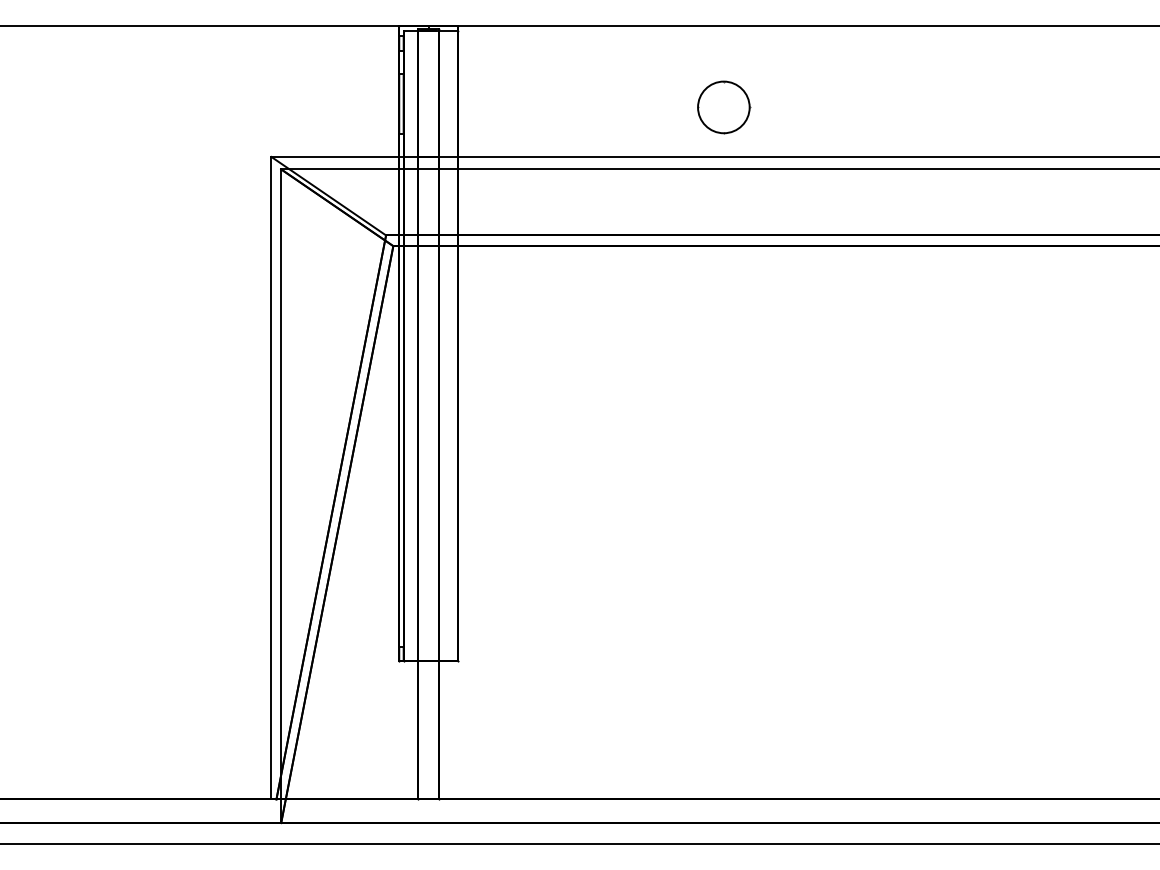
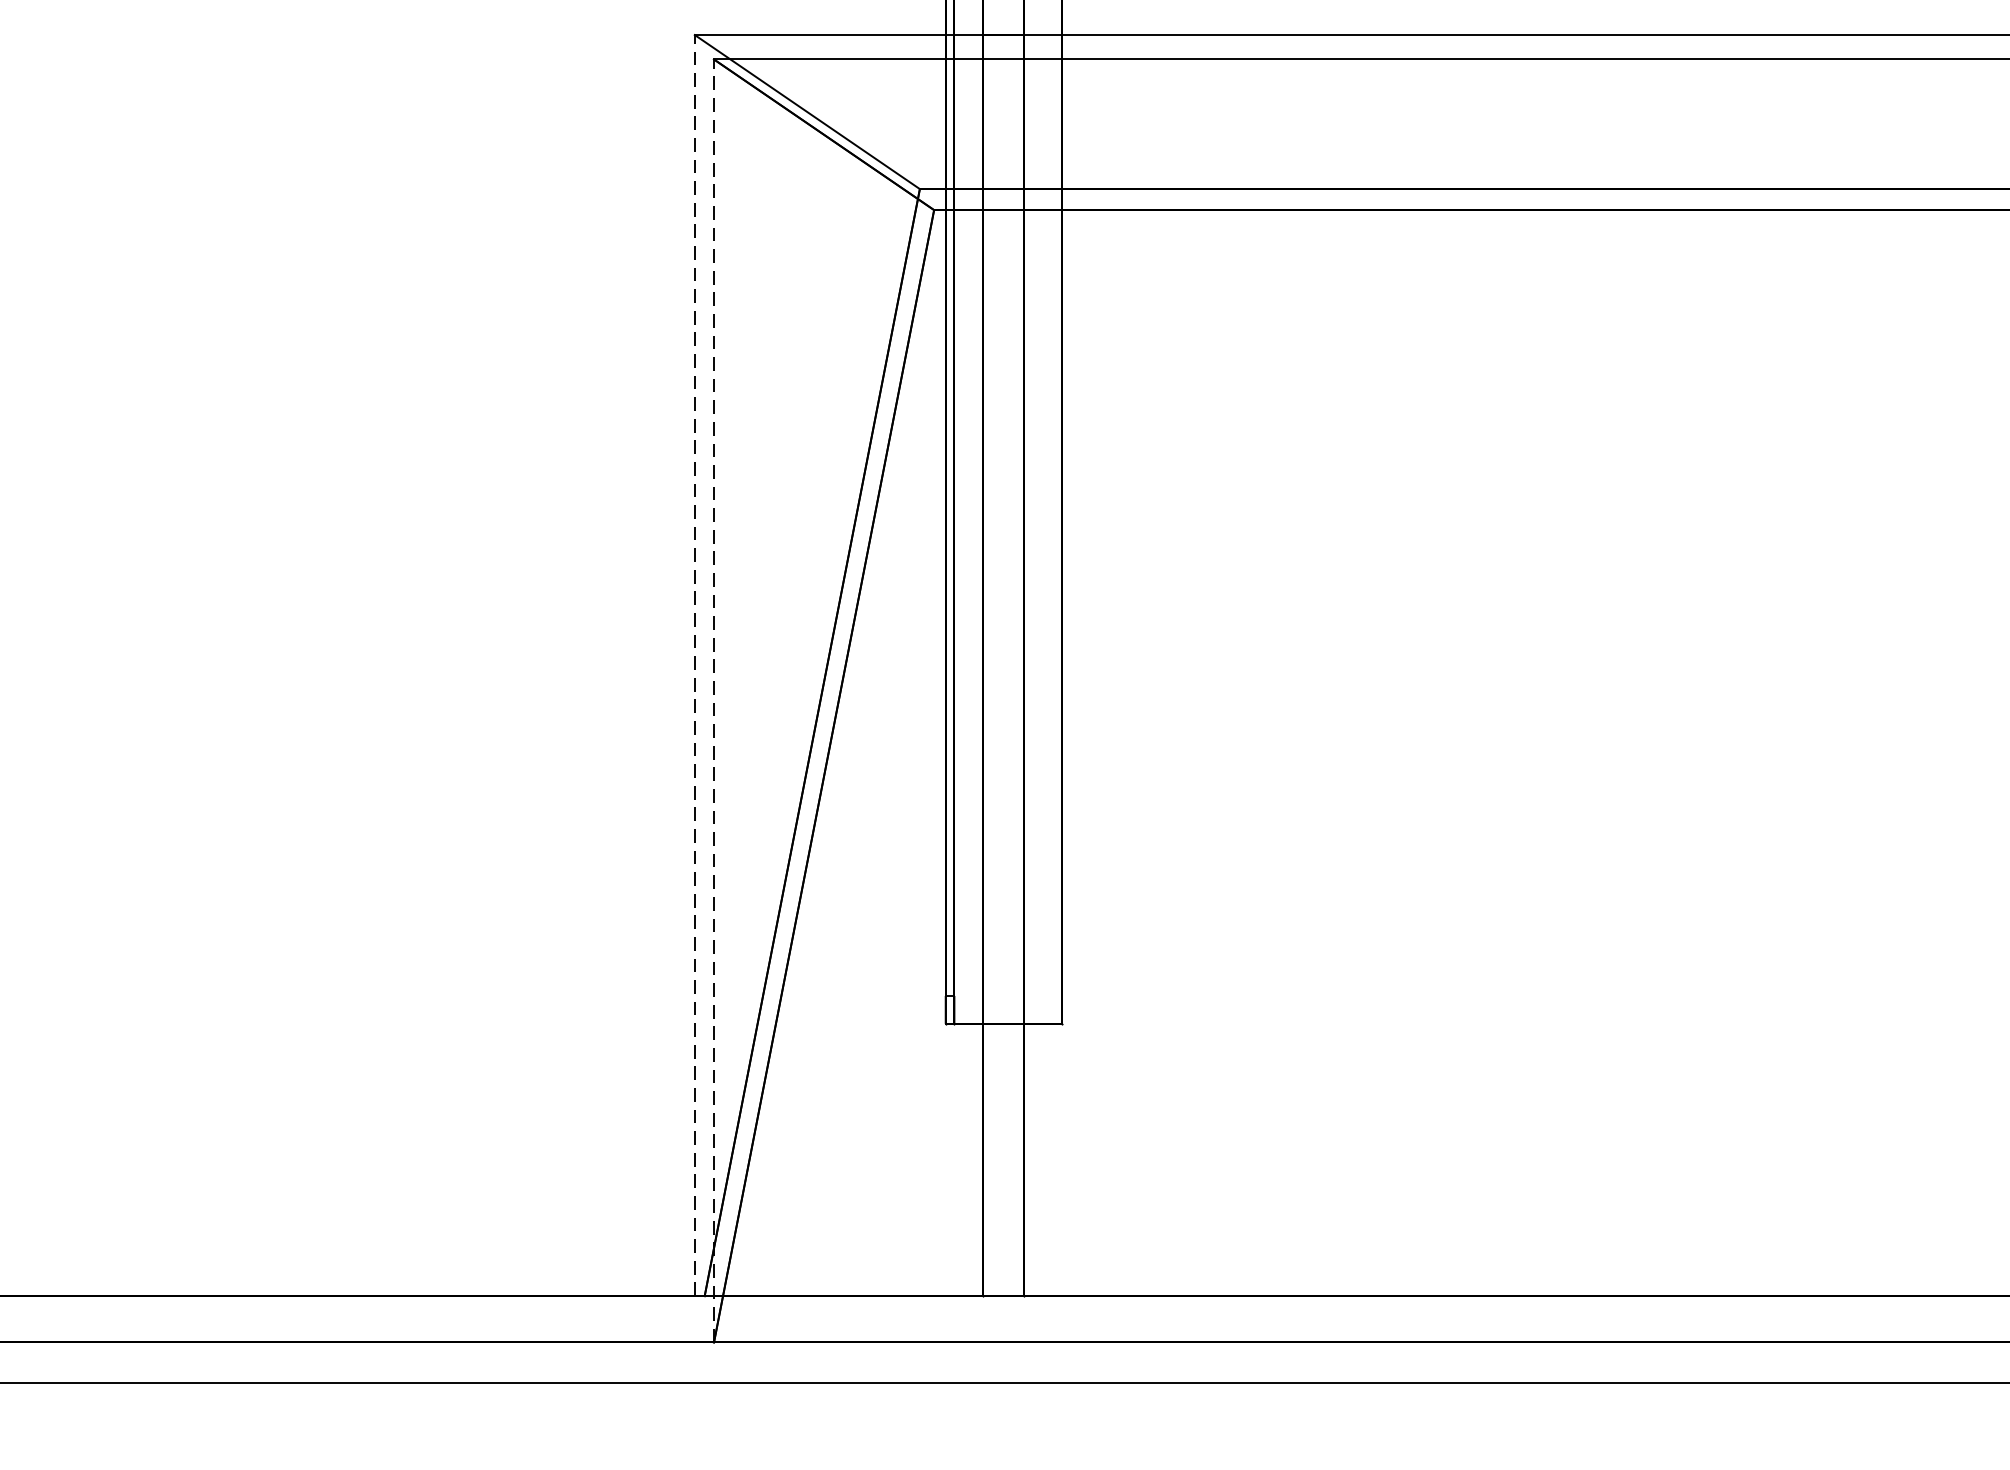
line: (271, 477) -> (694, 664), solid -> dashed
line: (281, 496) -> (714, 701), solid -> dashed

